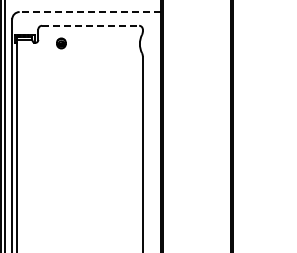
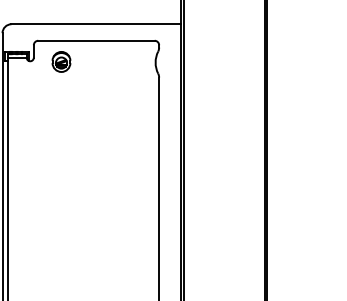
line: (90, 12) -> (96, 24), dashed -> solid
line: (90, 25) -> (96, 40), dashed -> solid
part: (61, 43) -> (61, 61), size x1.67

